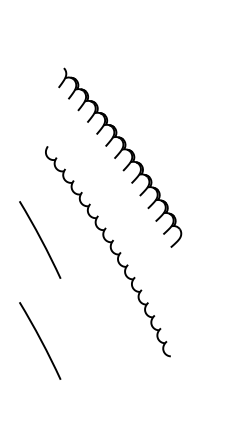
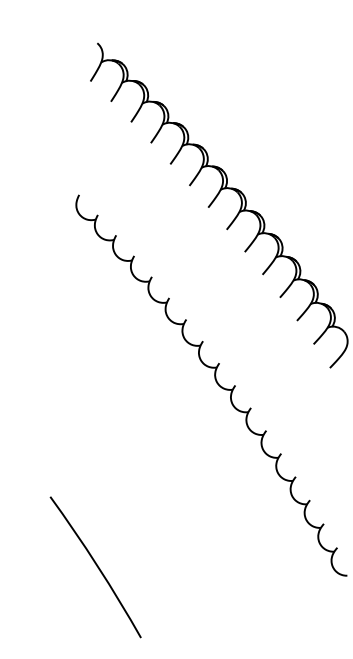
arc: (40, 239) -> (80, 373), removed

